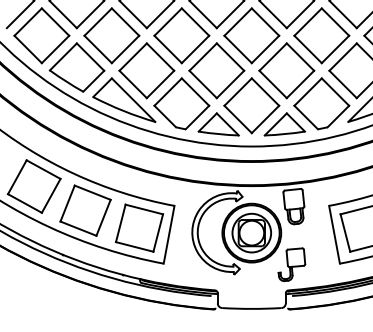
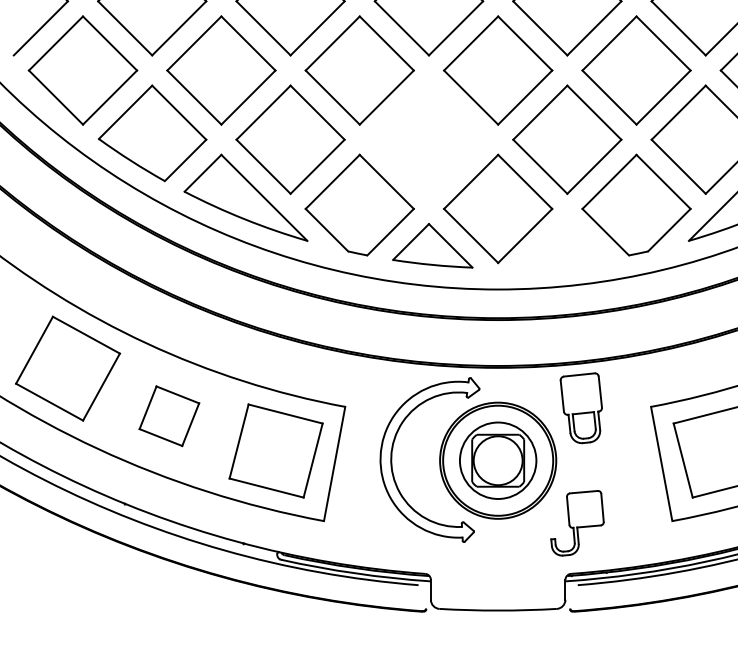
part: (216, 70) -> (428, 139), removed
part: (284, 124) -> (562, 245), removed
part: (85, 210) -> (169, 415), size x0.6

